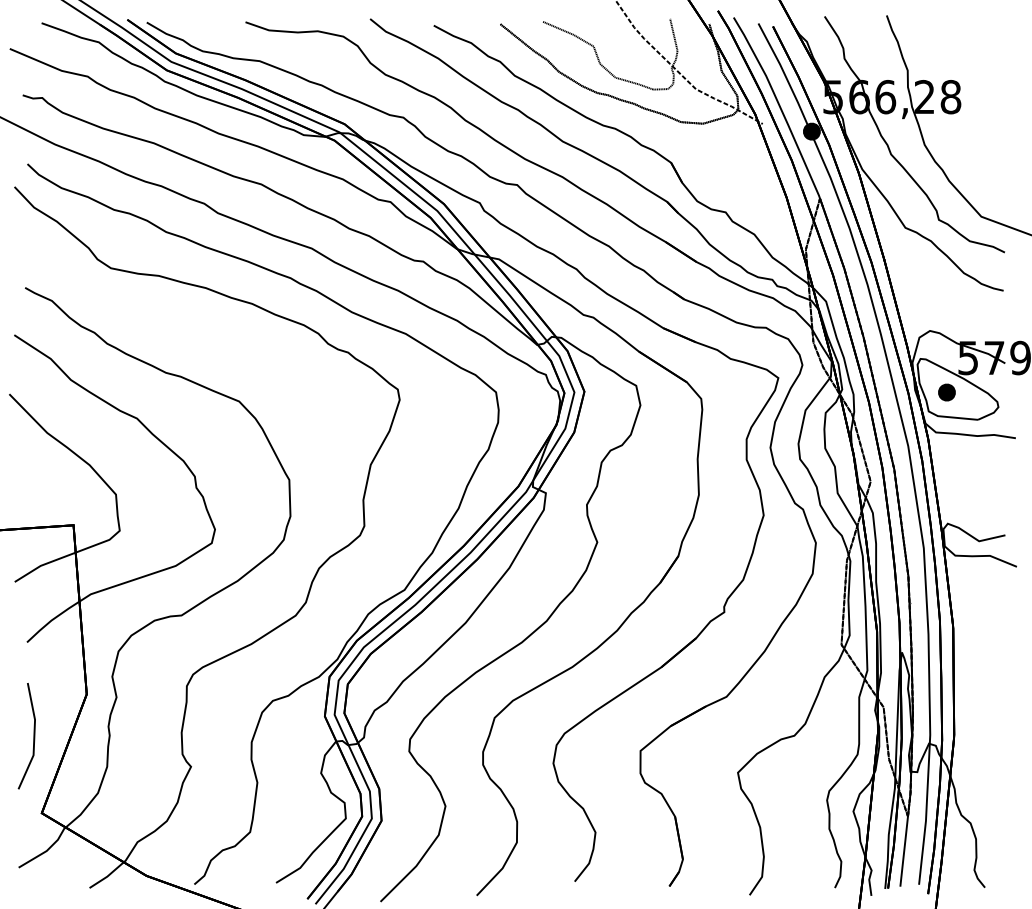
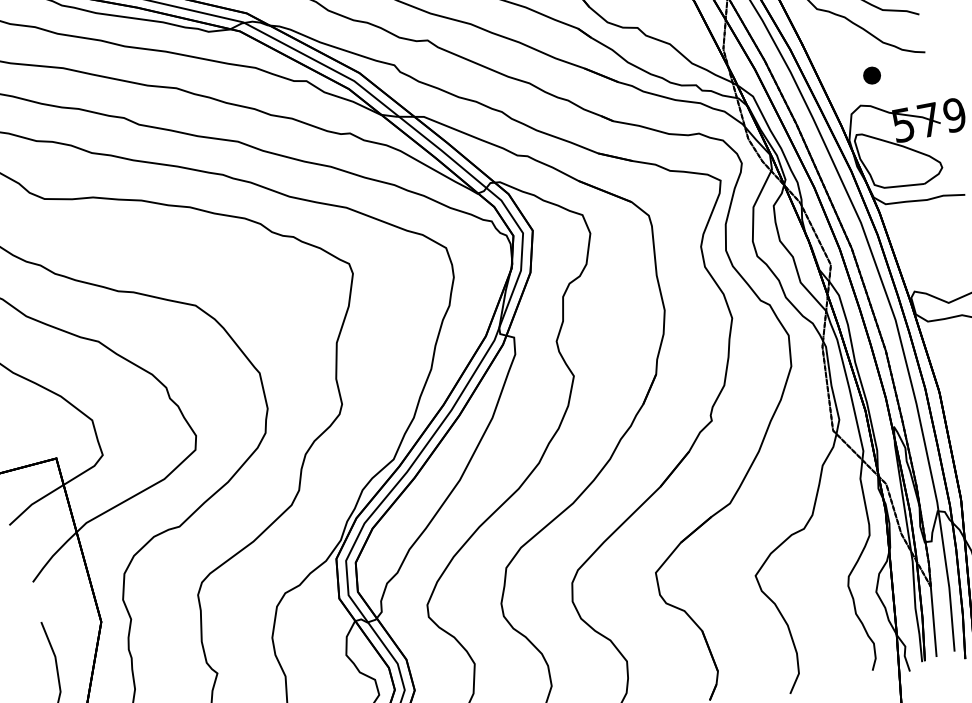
part: (946, 392) -> (871, 75), moved

